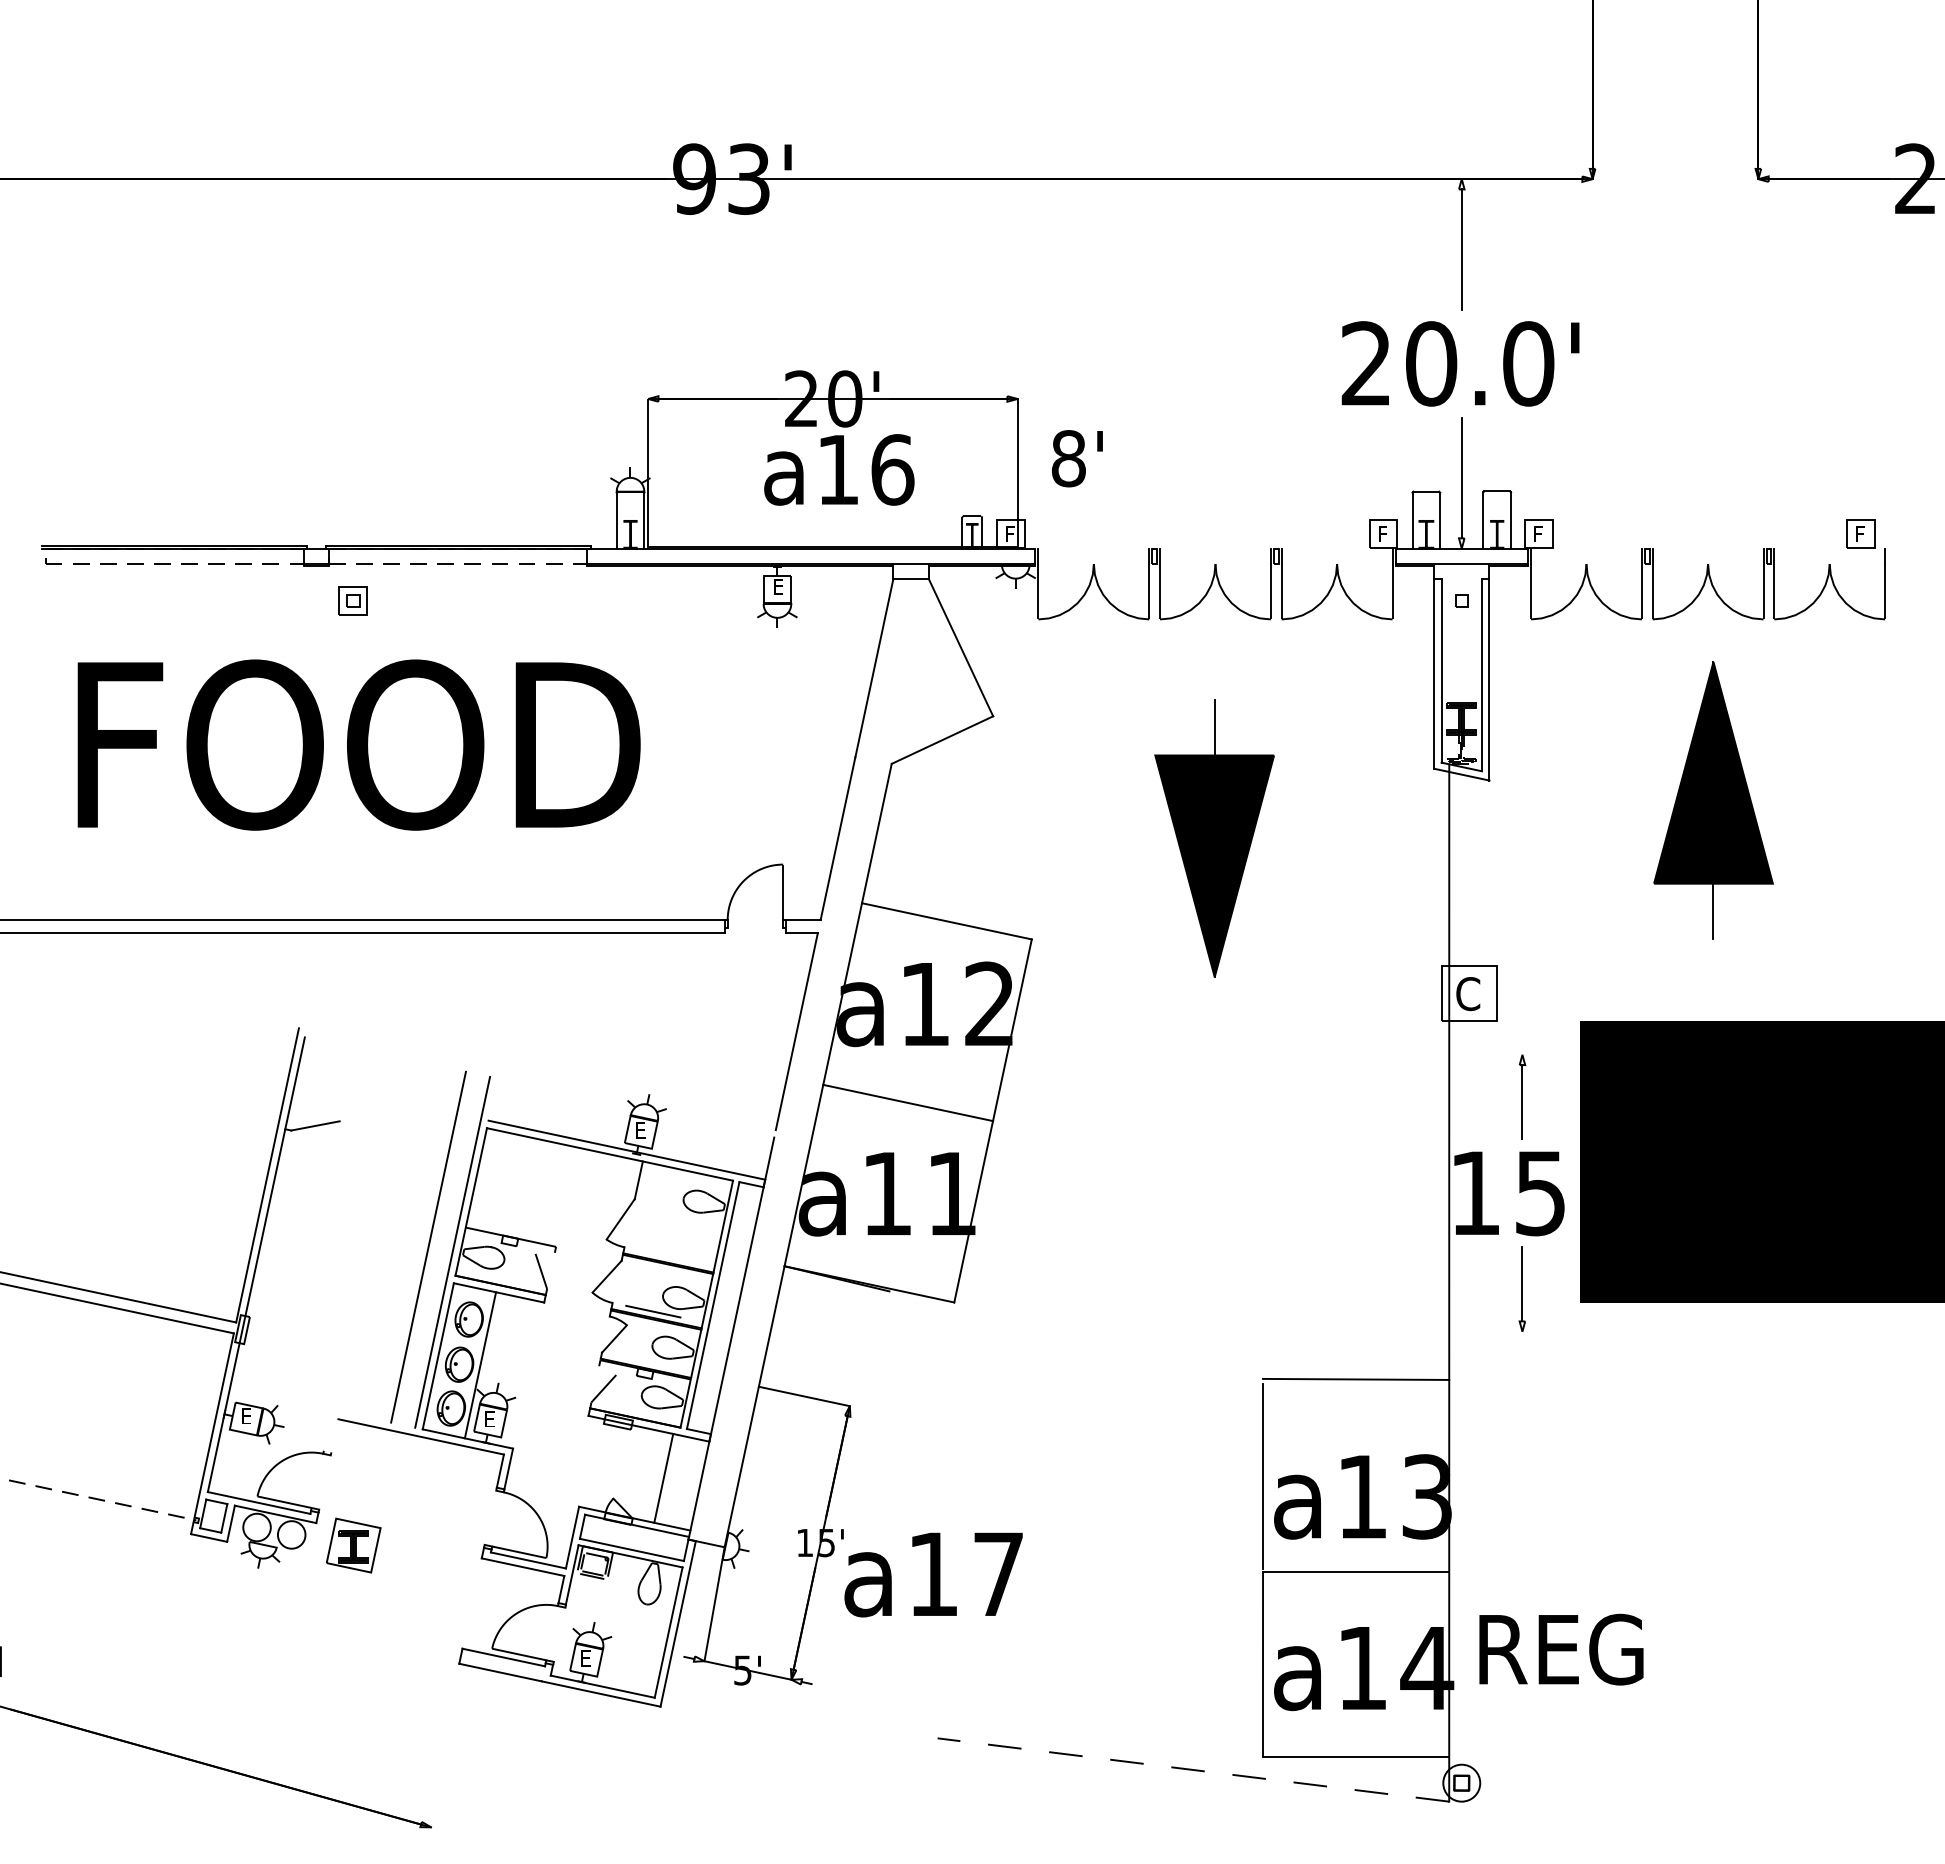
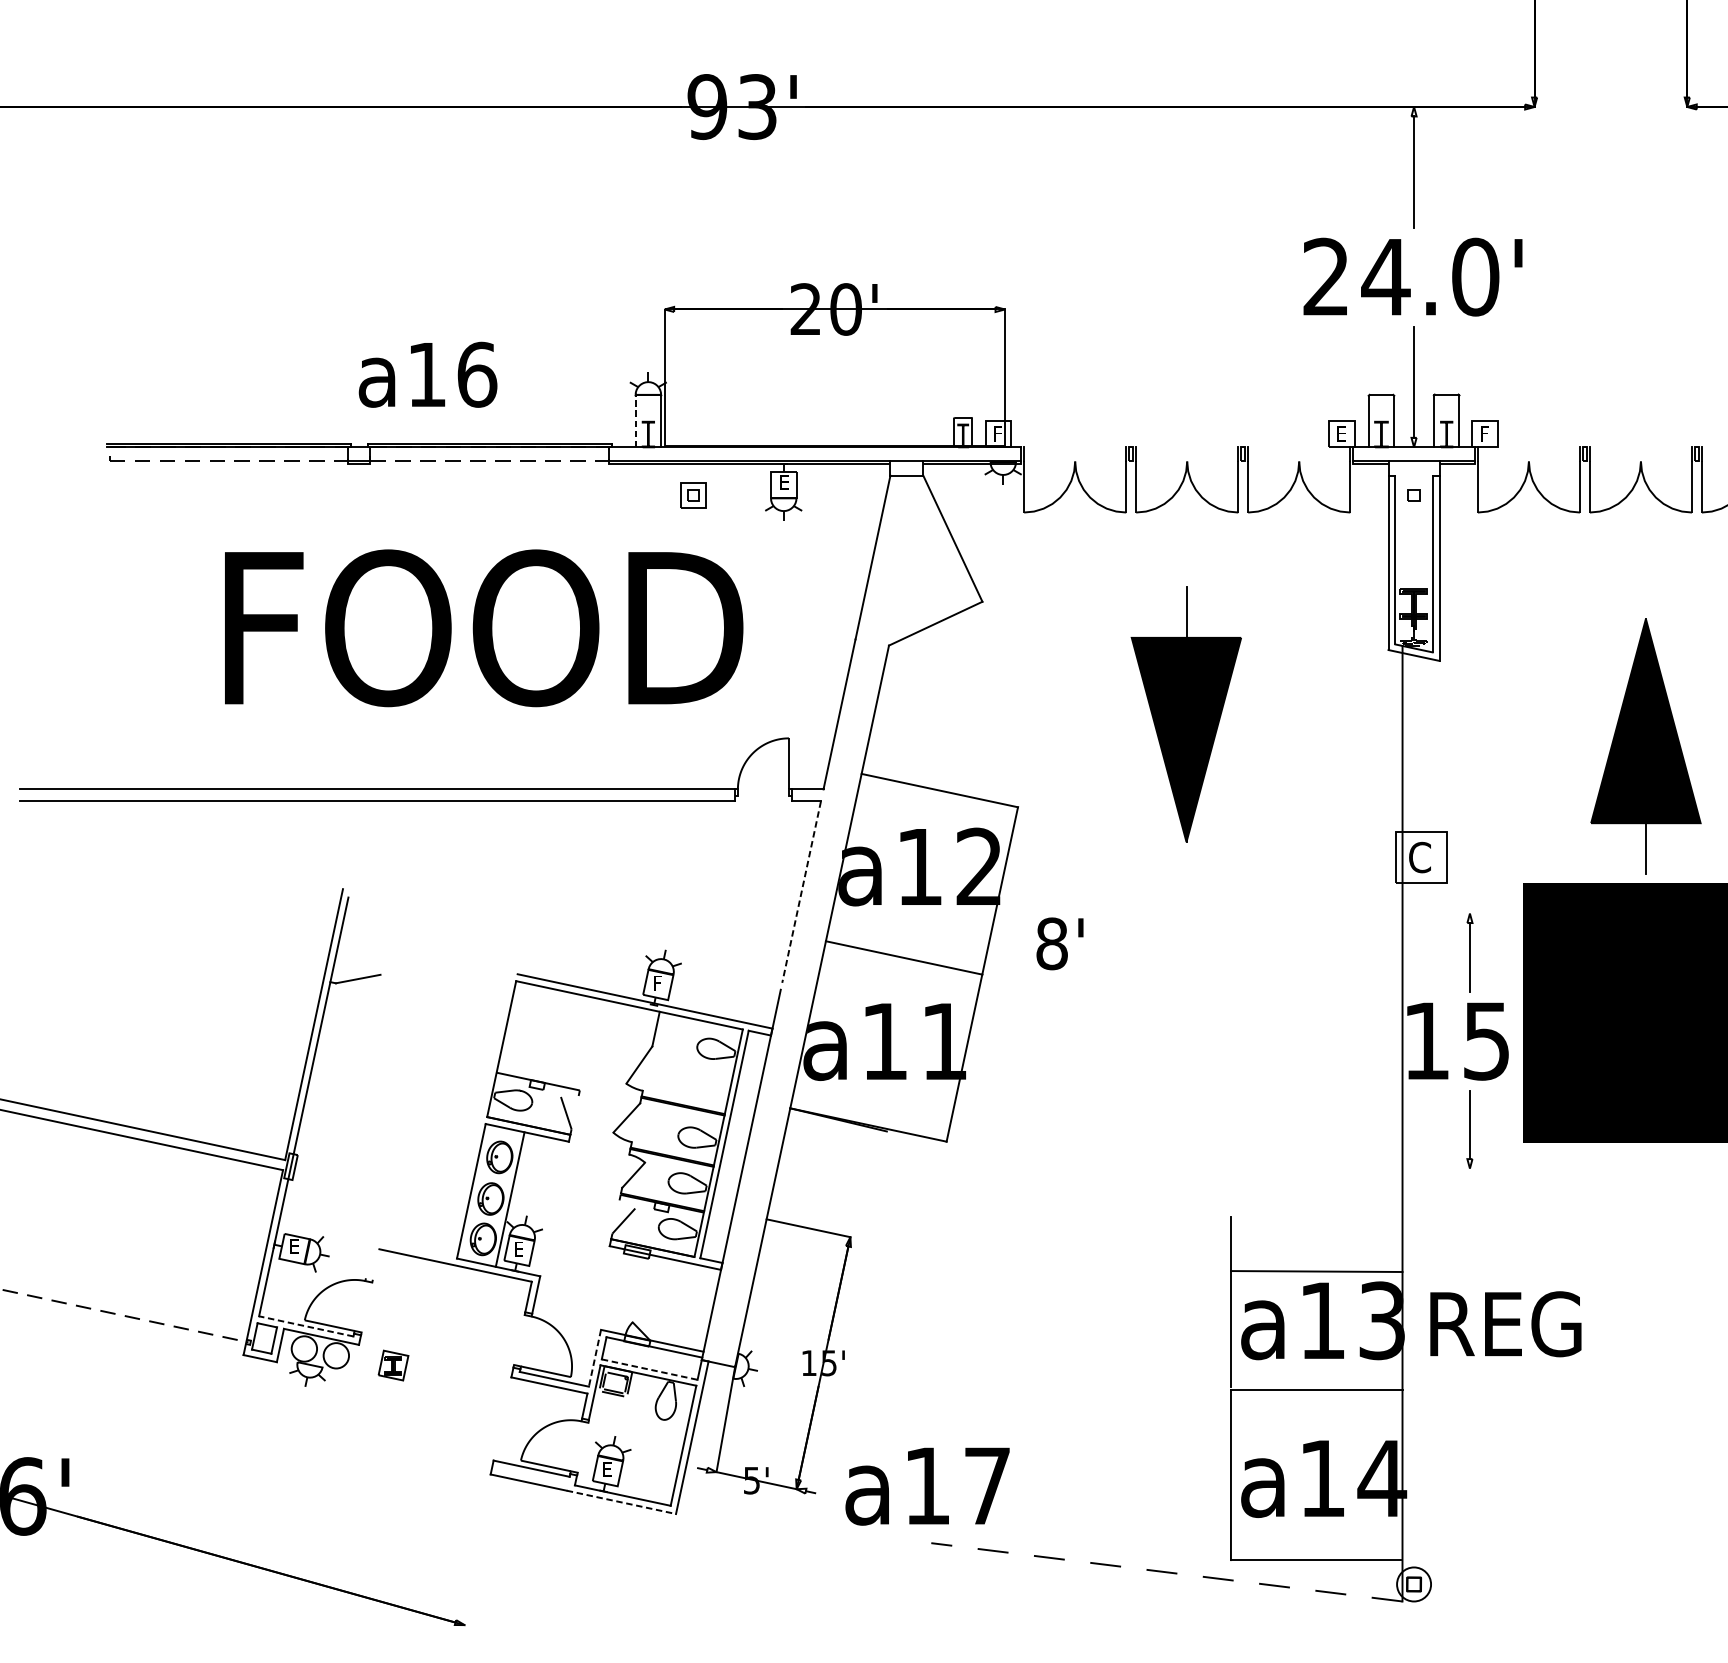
text: (1431, 363) -> (1386, 276), 20.0' -> 24.0'
text: (1077, 458) -> (1060, 943), moved
text: (839, 469) -> (428, 374), moved
line: (616, 520) -> (635, 421), solid -> dashed
text: (1382, 533) -> (1341, 433), F -> E
part: (352, 600) -> (692, 495), moved
text: (358, 744) -> (483, 627), moved
part: (1713, 800) -> (1645, 746), moved
line: (796, 1031) -> (801, 892), solid -> dashed
text: (640, 1130) -> (657, 983), E -> F
line: (428, 1246) -> (462, 1090), removed
line: (452, 1251) -> (484, 1094), removed
line: (653, 1311) -> (669, 1149), removed
line: (1356, 1378) -> (1317, 1270), moved
line: (663, 1477) -> (678, 1302), removed
line: (258, 1502) -> (305, 1325), solid -> dashed
line: (572, 1537) -> (594, 1358), solid -> dashed
part: (353, 1545) -> (393, 1365), size x0.6
line: (632, 1550) -> (650, 1370), solid -> dashed
text: (933, 1574) -> (927, 1486), moved
text: (1561, 1649) -> (1505, 1324), moved
line: (601, 1694) -> (621, 1502), solid -> dashed

